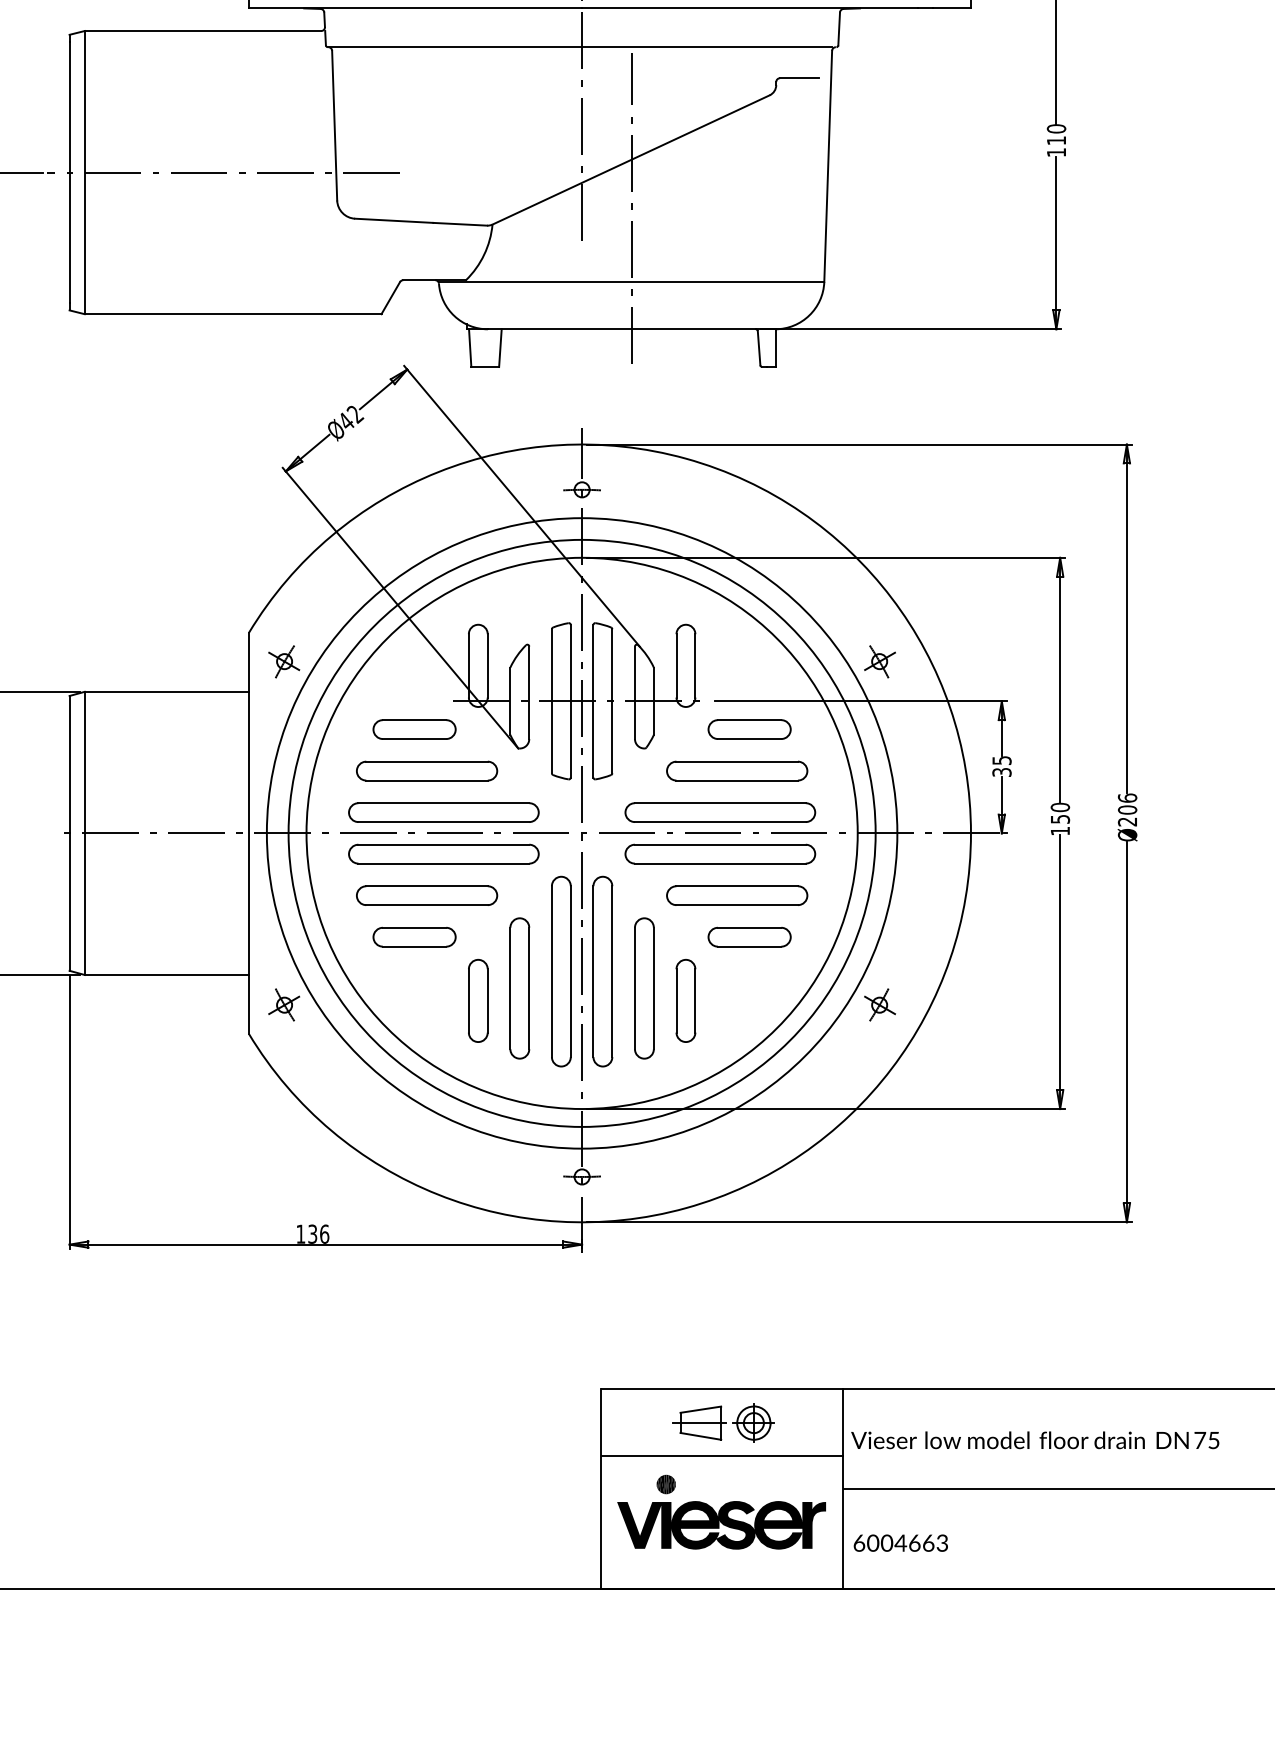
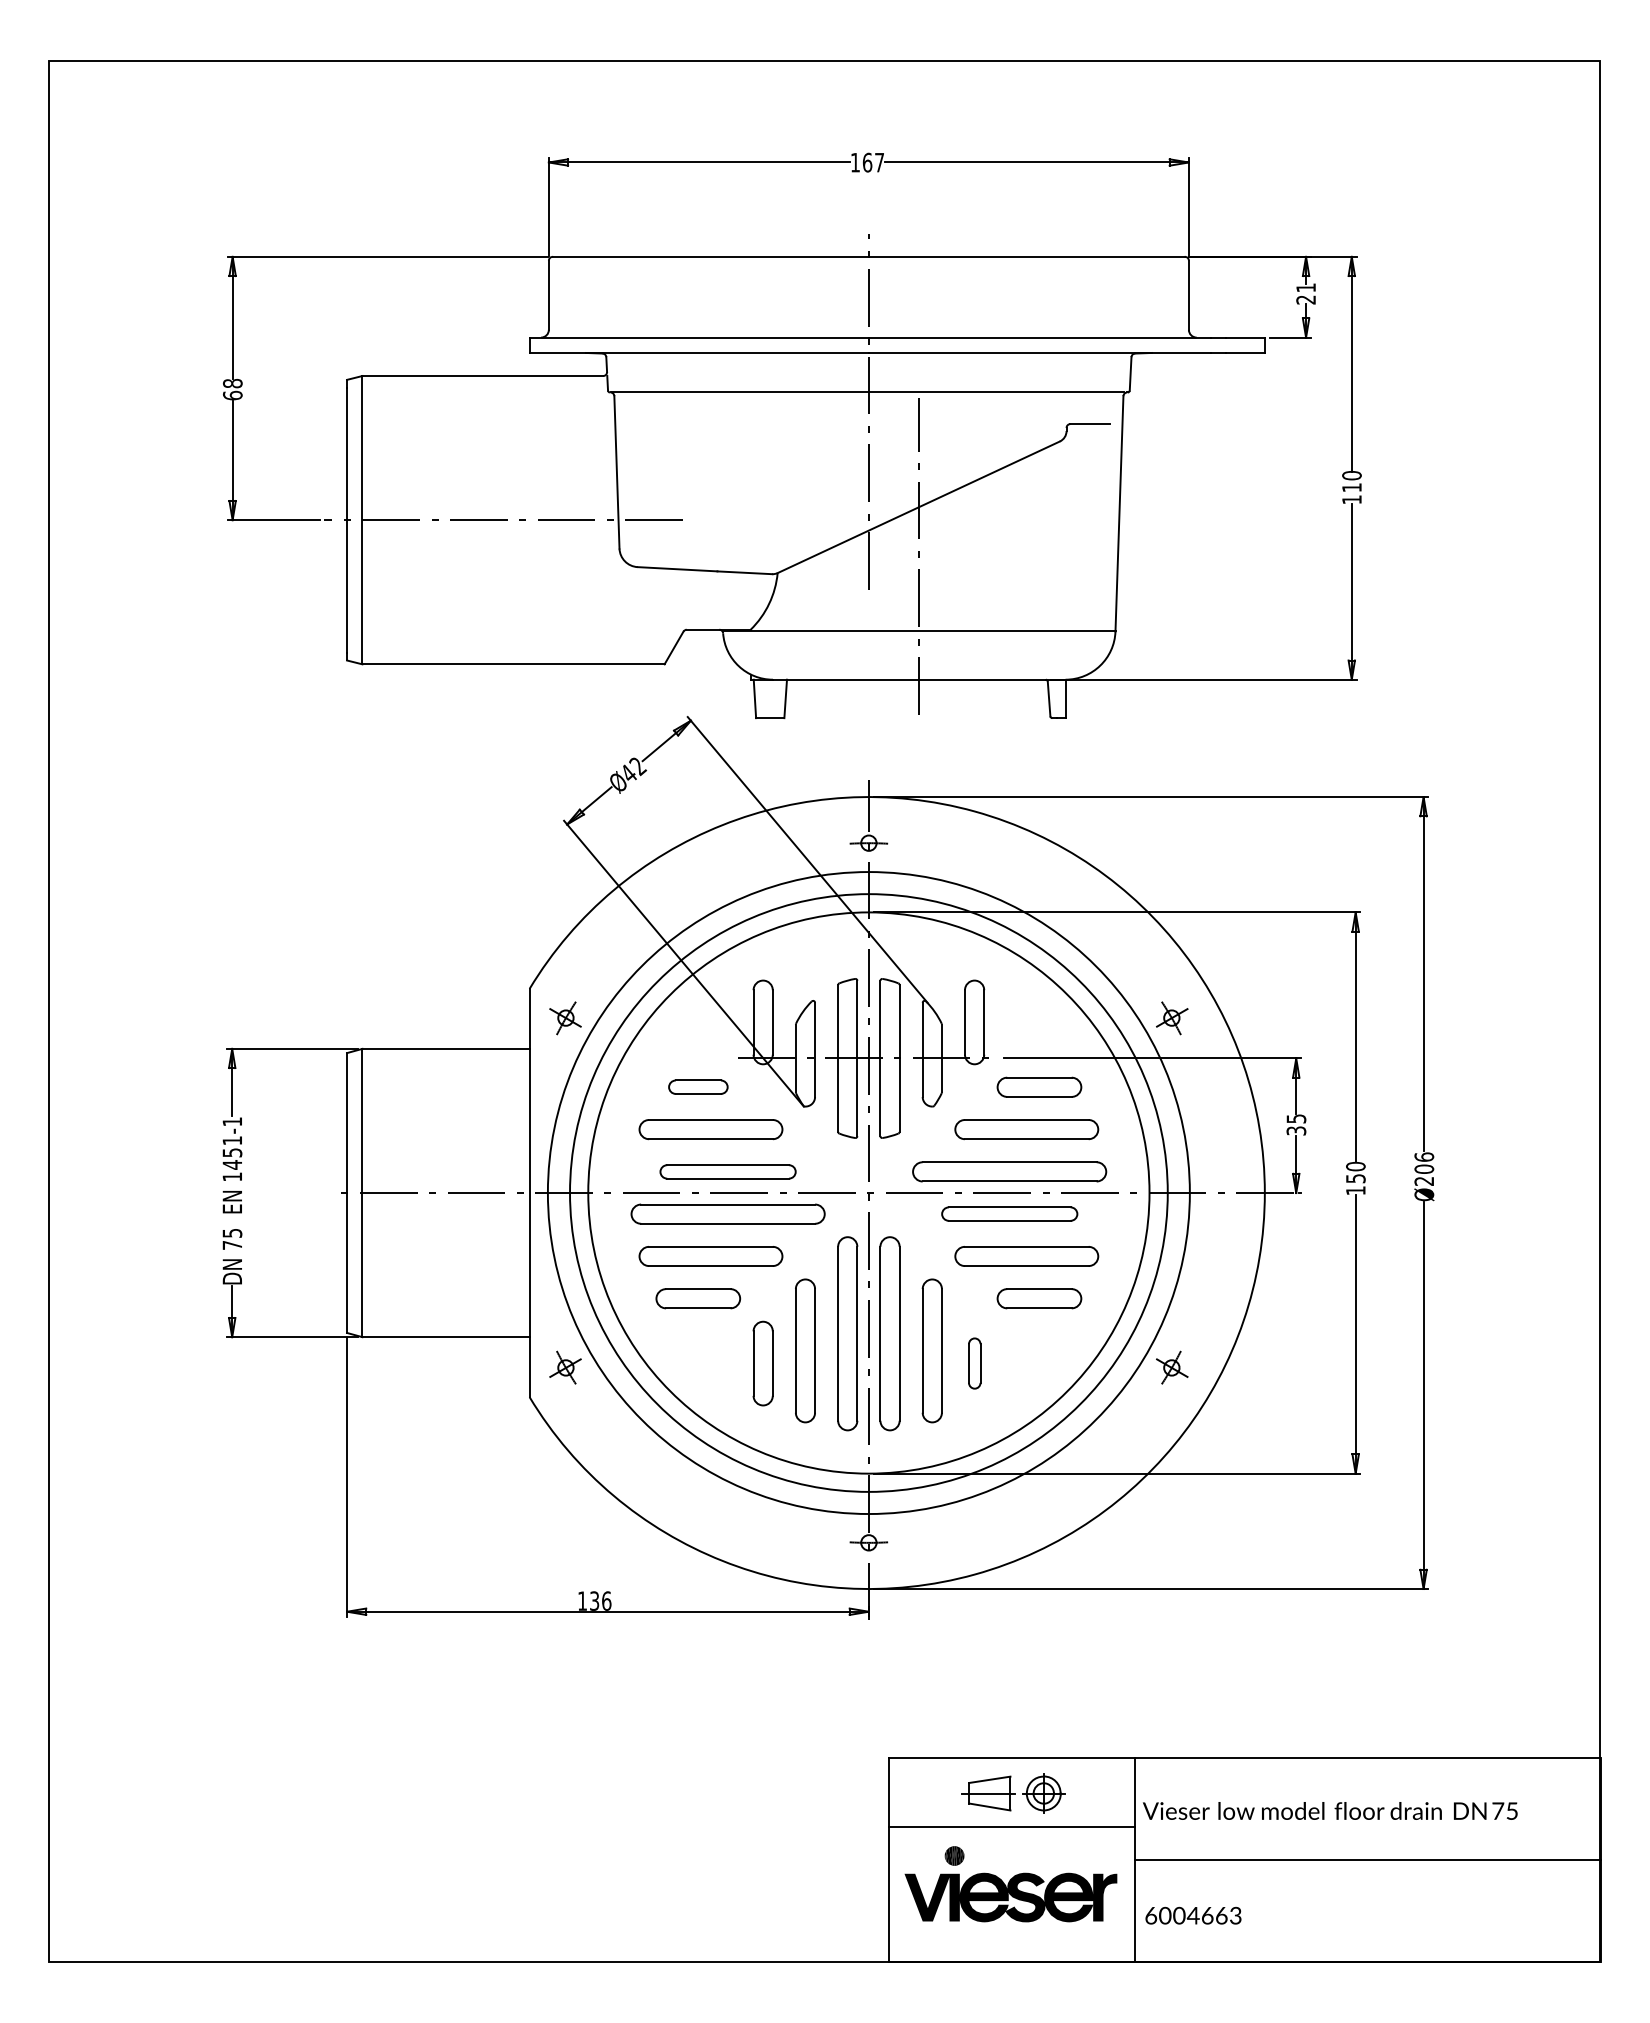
part: (414, 728) -> (698, 1086), size x0.7
part: (443, 812) -> (727, 1171), size x0.7
part: (720, 853) -> (1009, 1213), size x0.7
part: (685, 1000) -> (974, 1363), size x0.6

